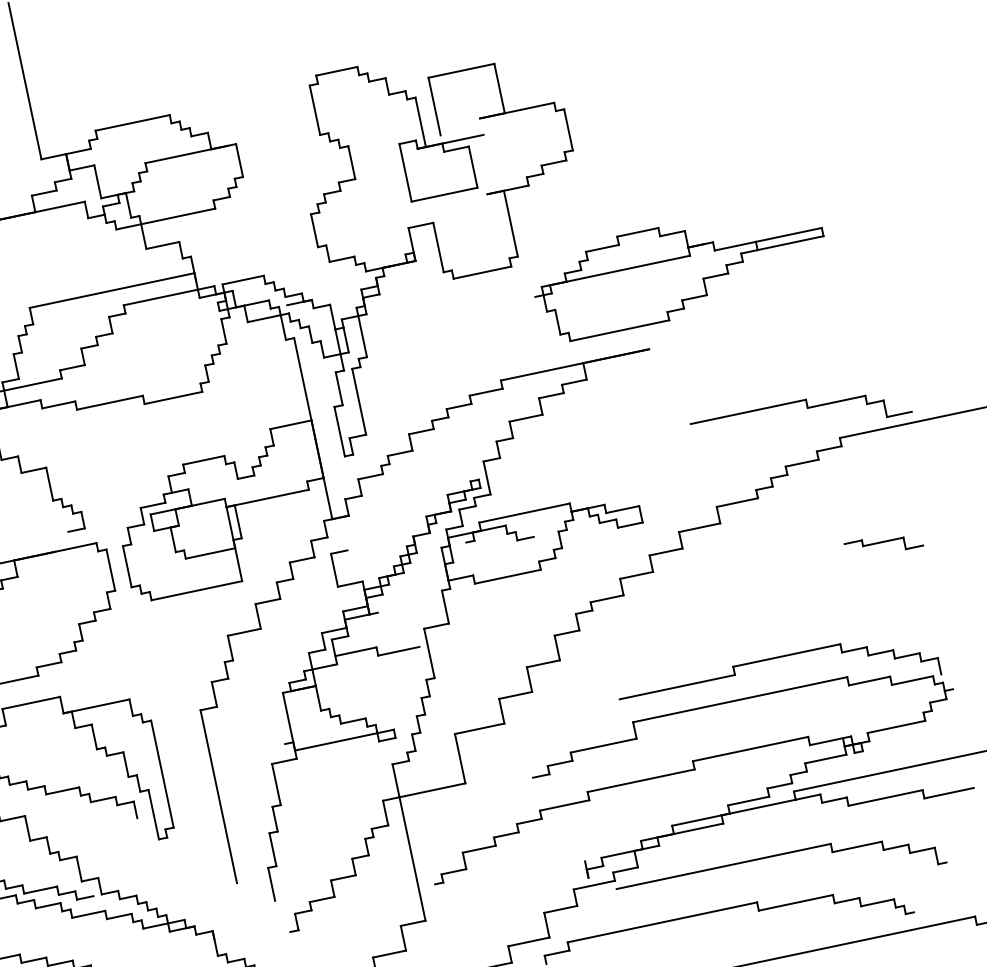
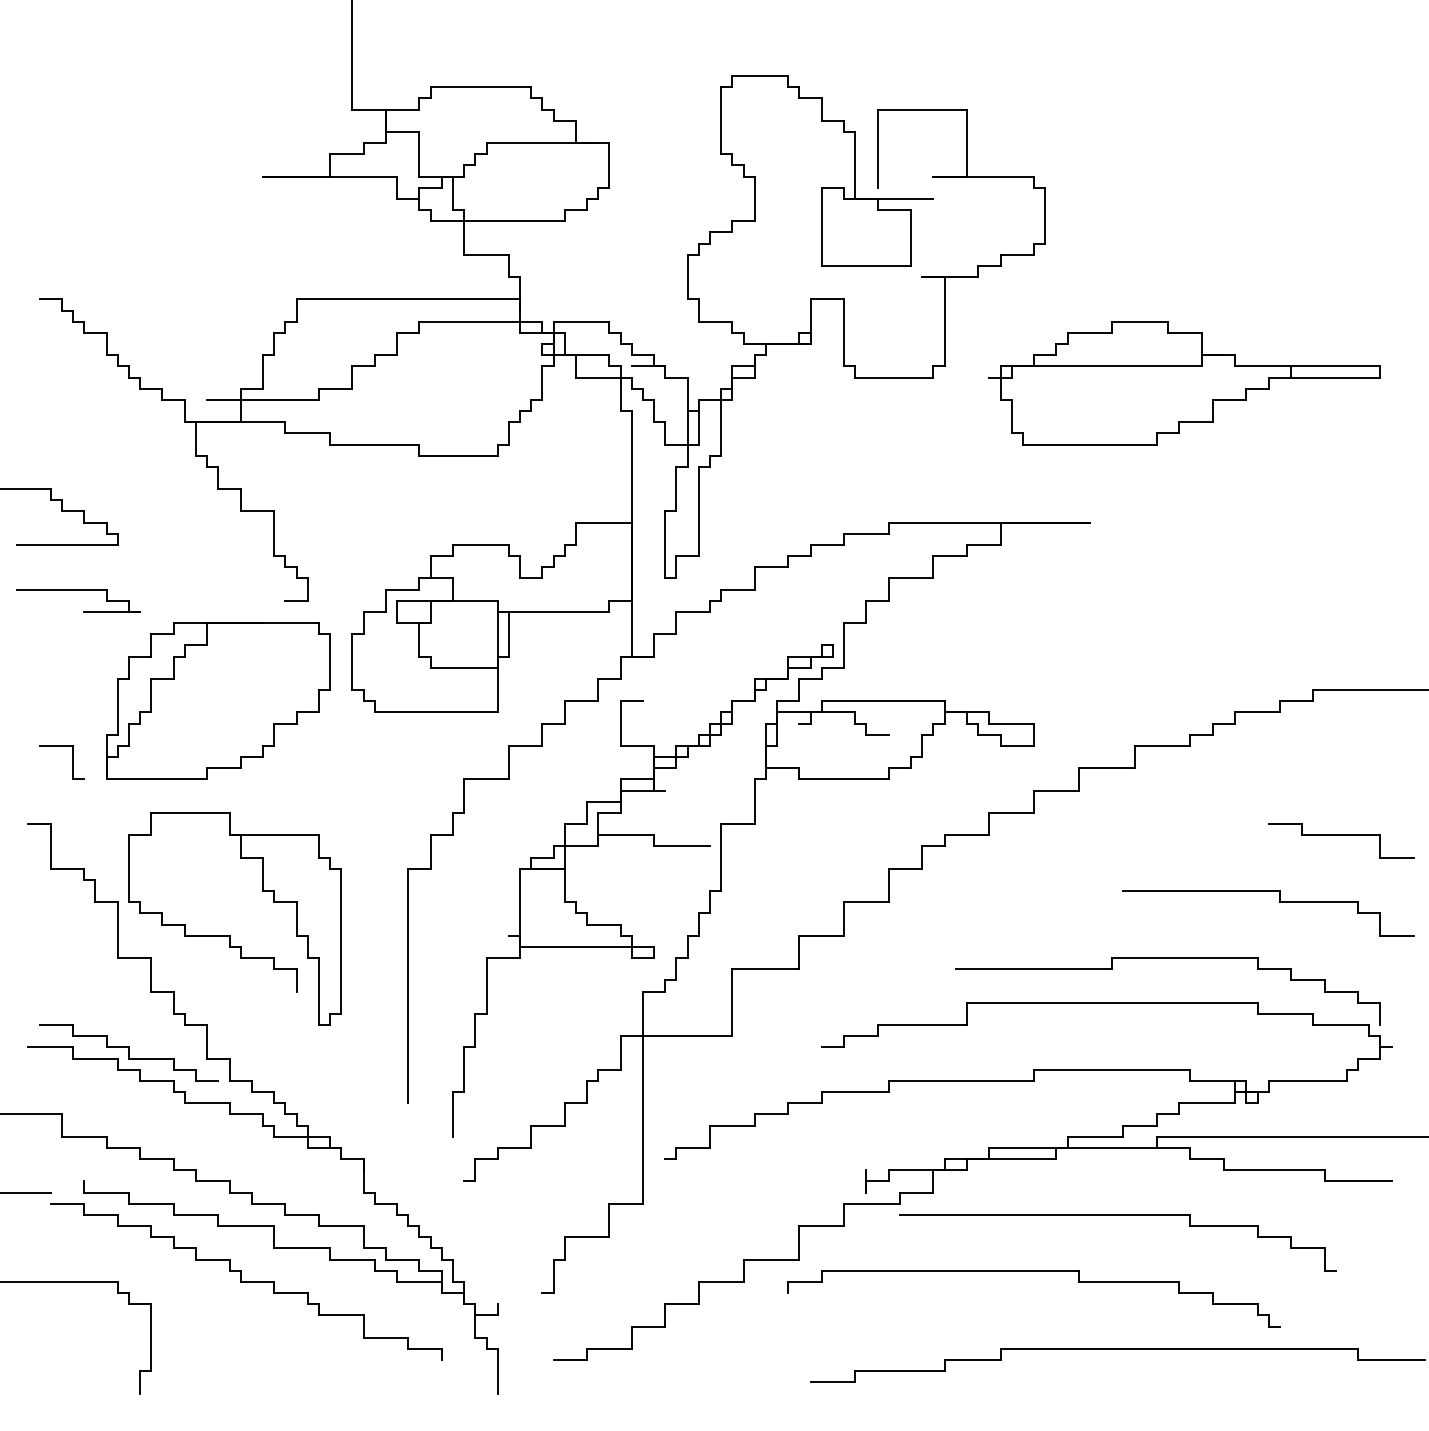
part: (680, 271) -> (1184, 383), moved
part: (807, 408) -> (1279, 902), moved
part: (883, 544) -> (1341, 840), size x1.43

